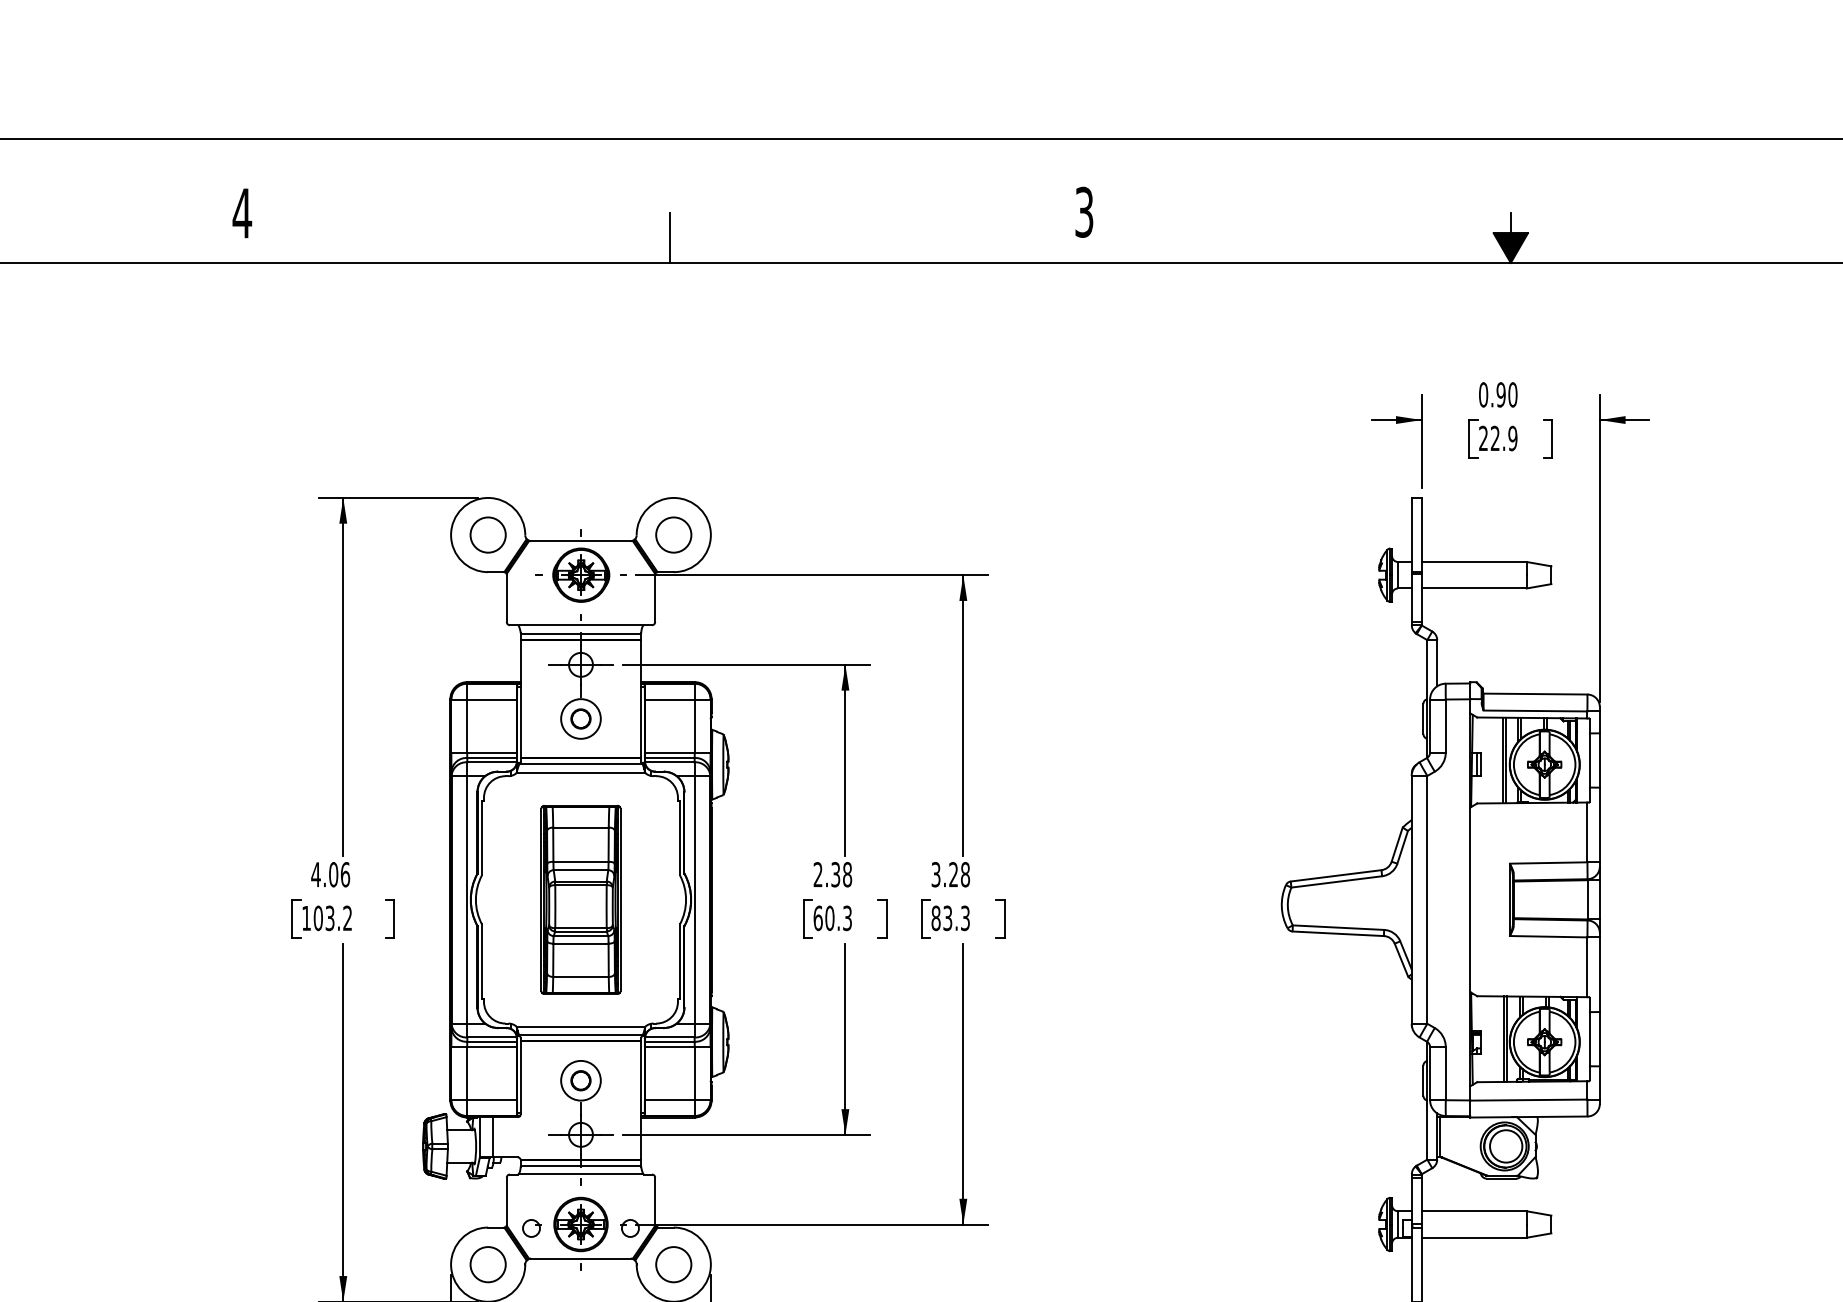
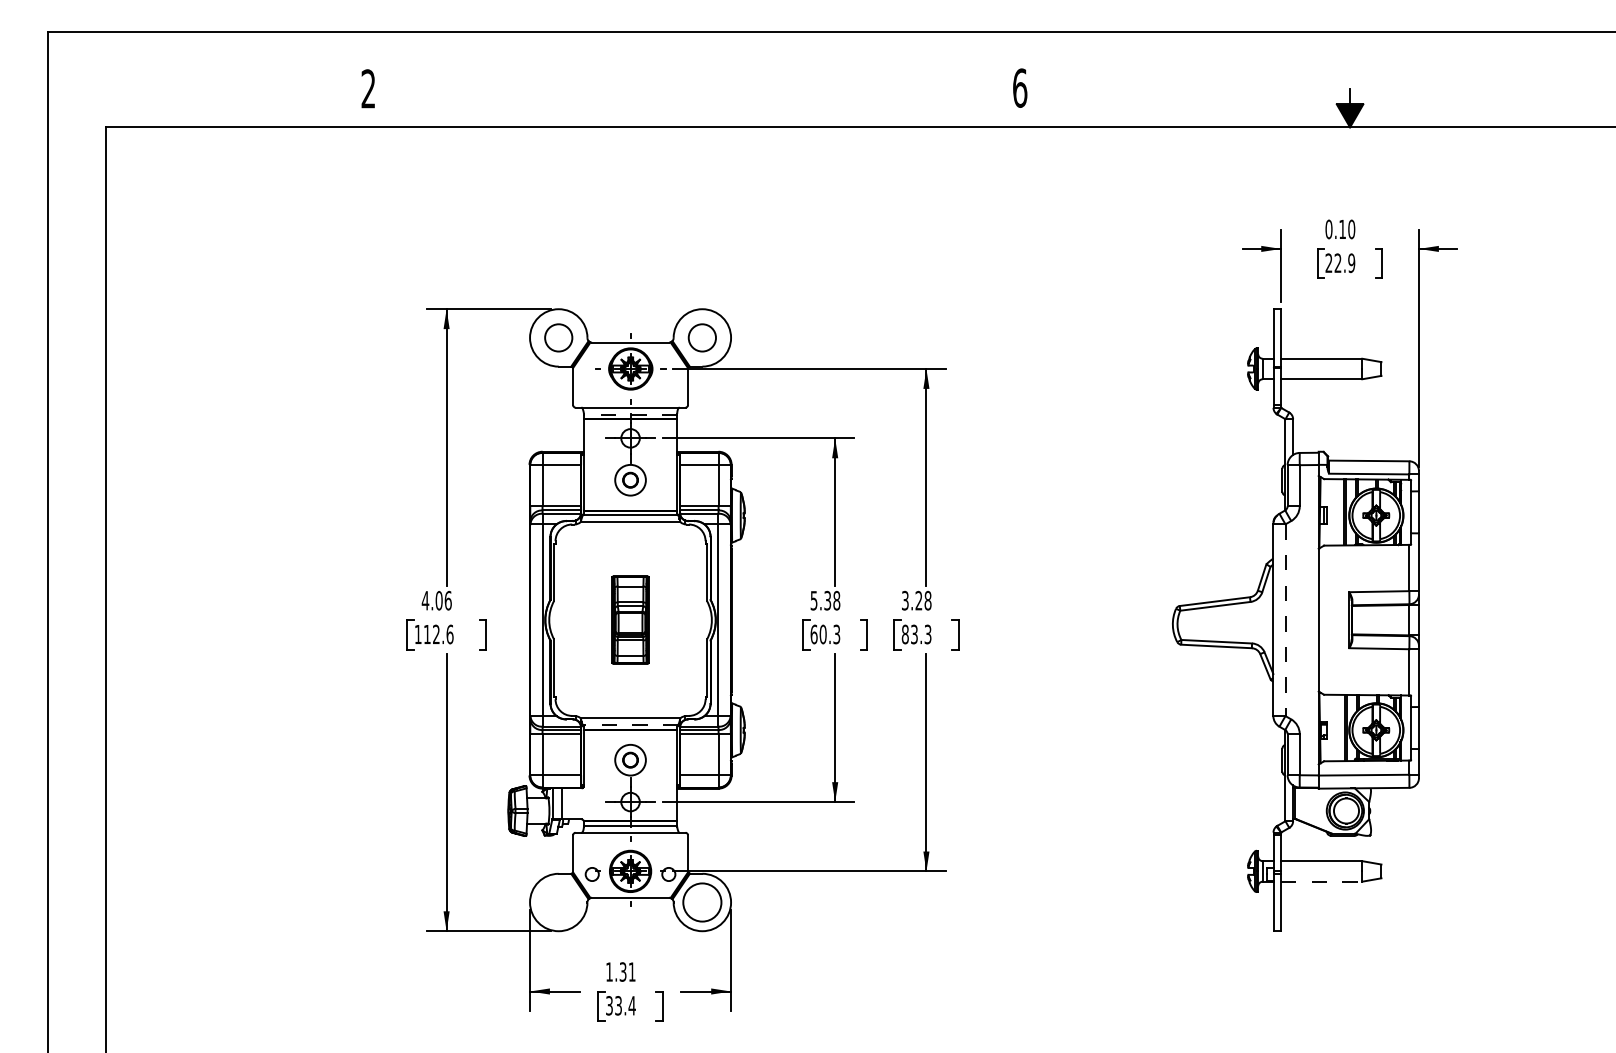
text: (1084, 211) -> (1020, 87), 3 -> 6
text: (242, 212) -> (368, 88), 4 -> 2
line: (670, 238) -> (699, 108), removed
text: (1501, 394) -> (1342, 229), 0.90 -> 0.10
line: (580, 634) -> (630, 414), solid -> dashed
text: (817, 874) -> (813, 600), 2.38 -> 5.38
part: (580, 898) -> (630, 619), size x0.6
line: (1427, 900) -> (1285, 620), solid -> dashed
text: (332, 918) -> (438, 634), 103.2 -> 112.6
line: (580, 1035) -> (630, 725), solid -> dashed
line: (1473, 1237) -> (1321, 881), solid -> dashed
circle: (487, 1264) -> (558, 902), removed
circle: (673, 1264) -> (702, 902), size x1.4

